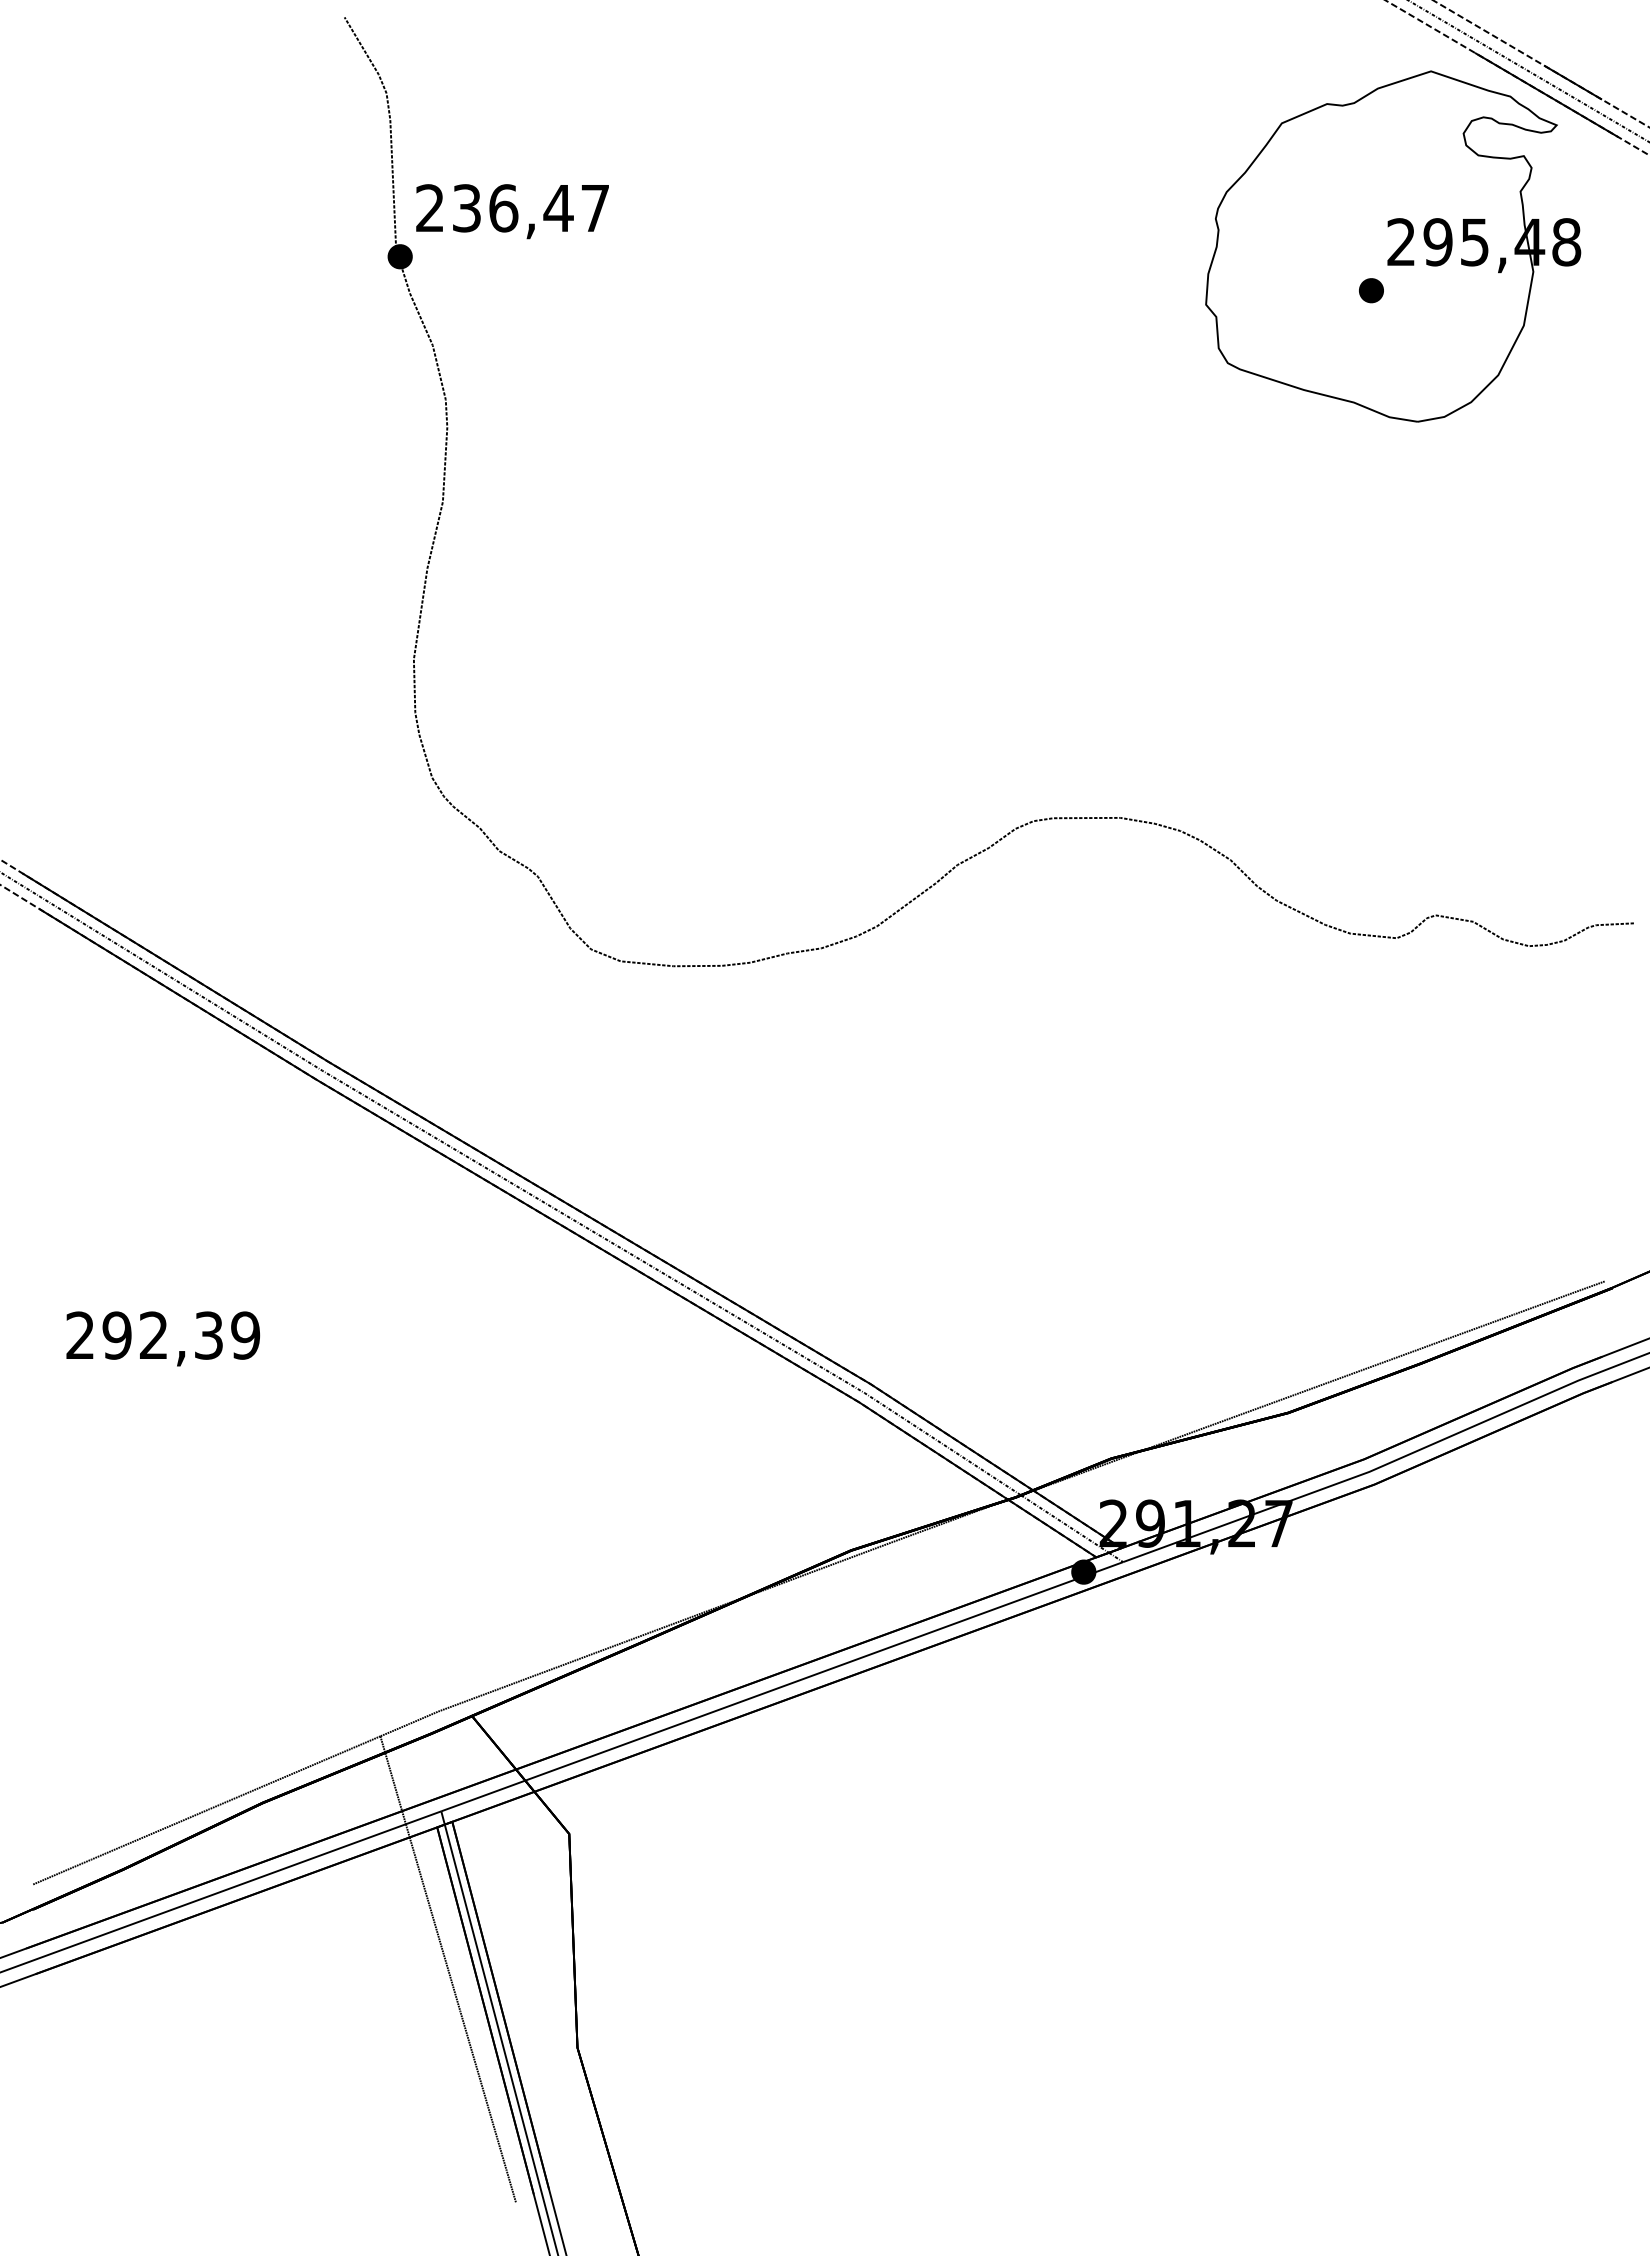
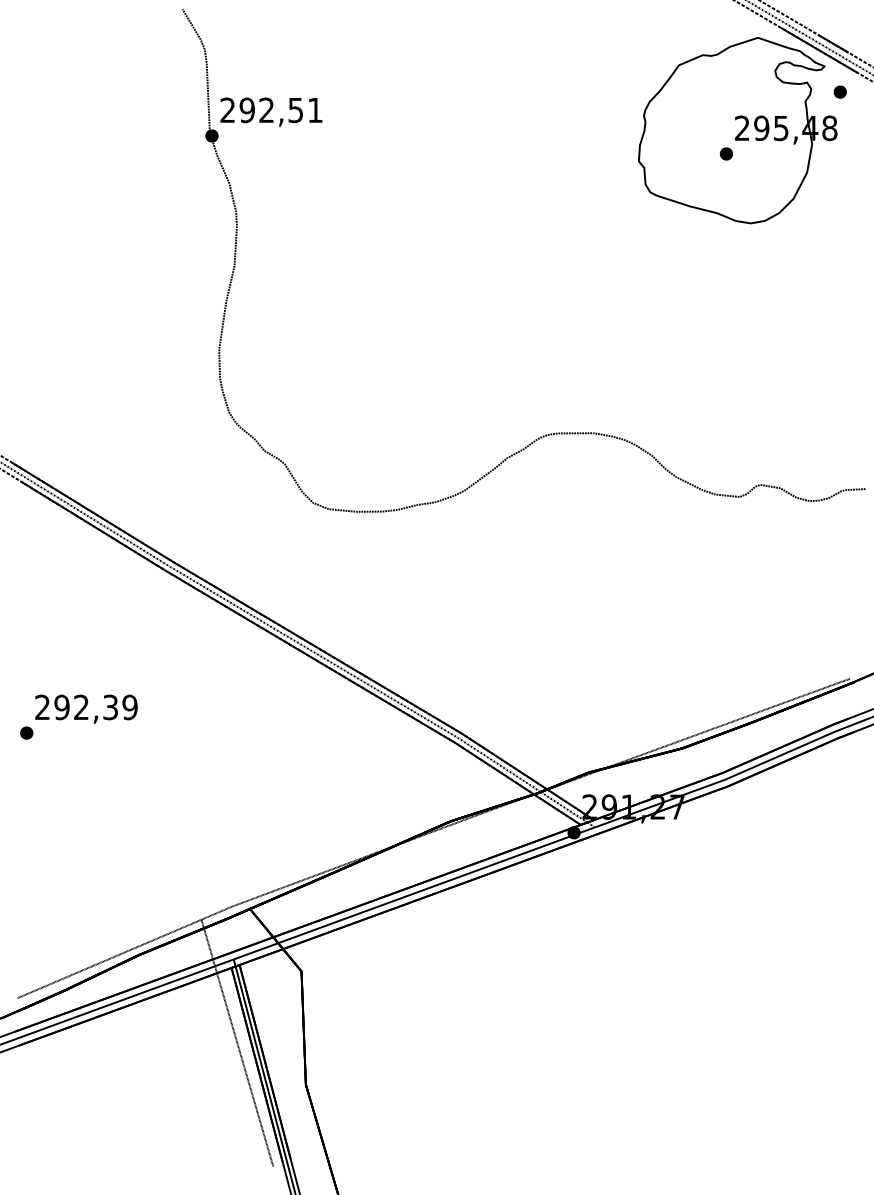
part: (1584, 172) -> (839, 91), added
text: (529, 208) -> (280, 110), 236,47 -> 292,51
part: (50, 1382) -> (26, 732), added

